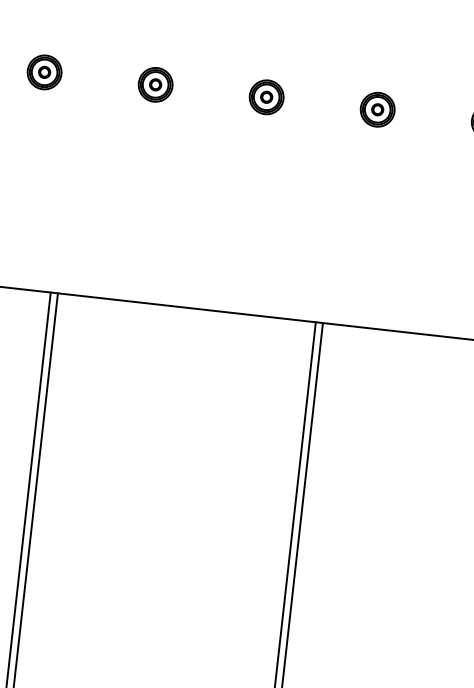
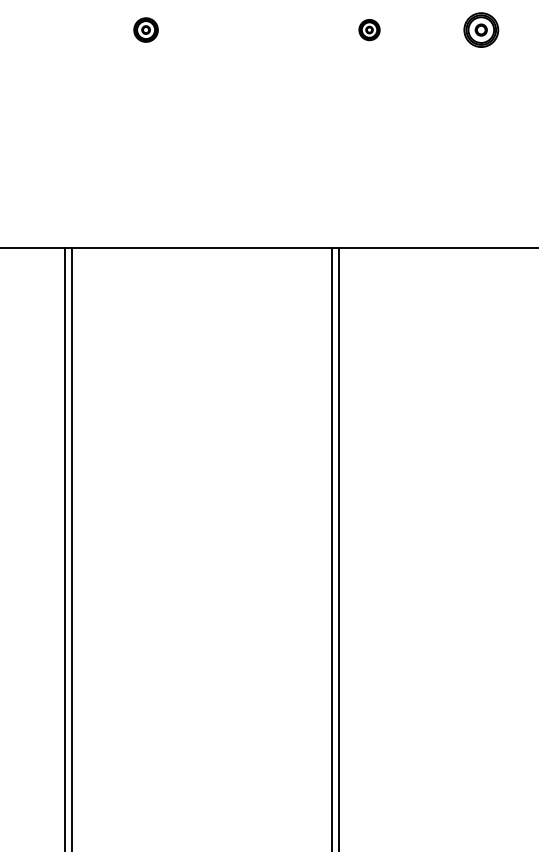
part: (44, 71) -> (34, 29), removed
part: (155, 84) -> (145, 29), size x0.7
part: (266, 96) -> (257, 29), removed
part: (377, 109) -> (369, 29), size x0.6

